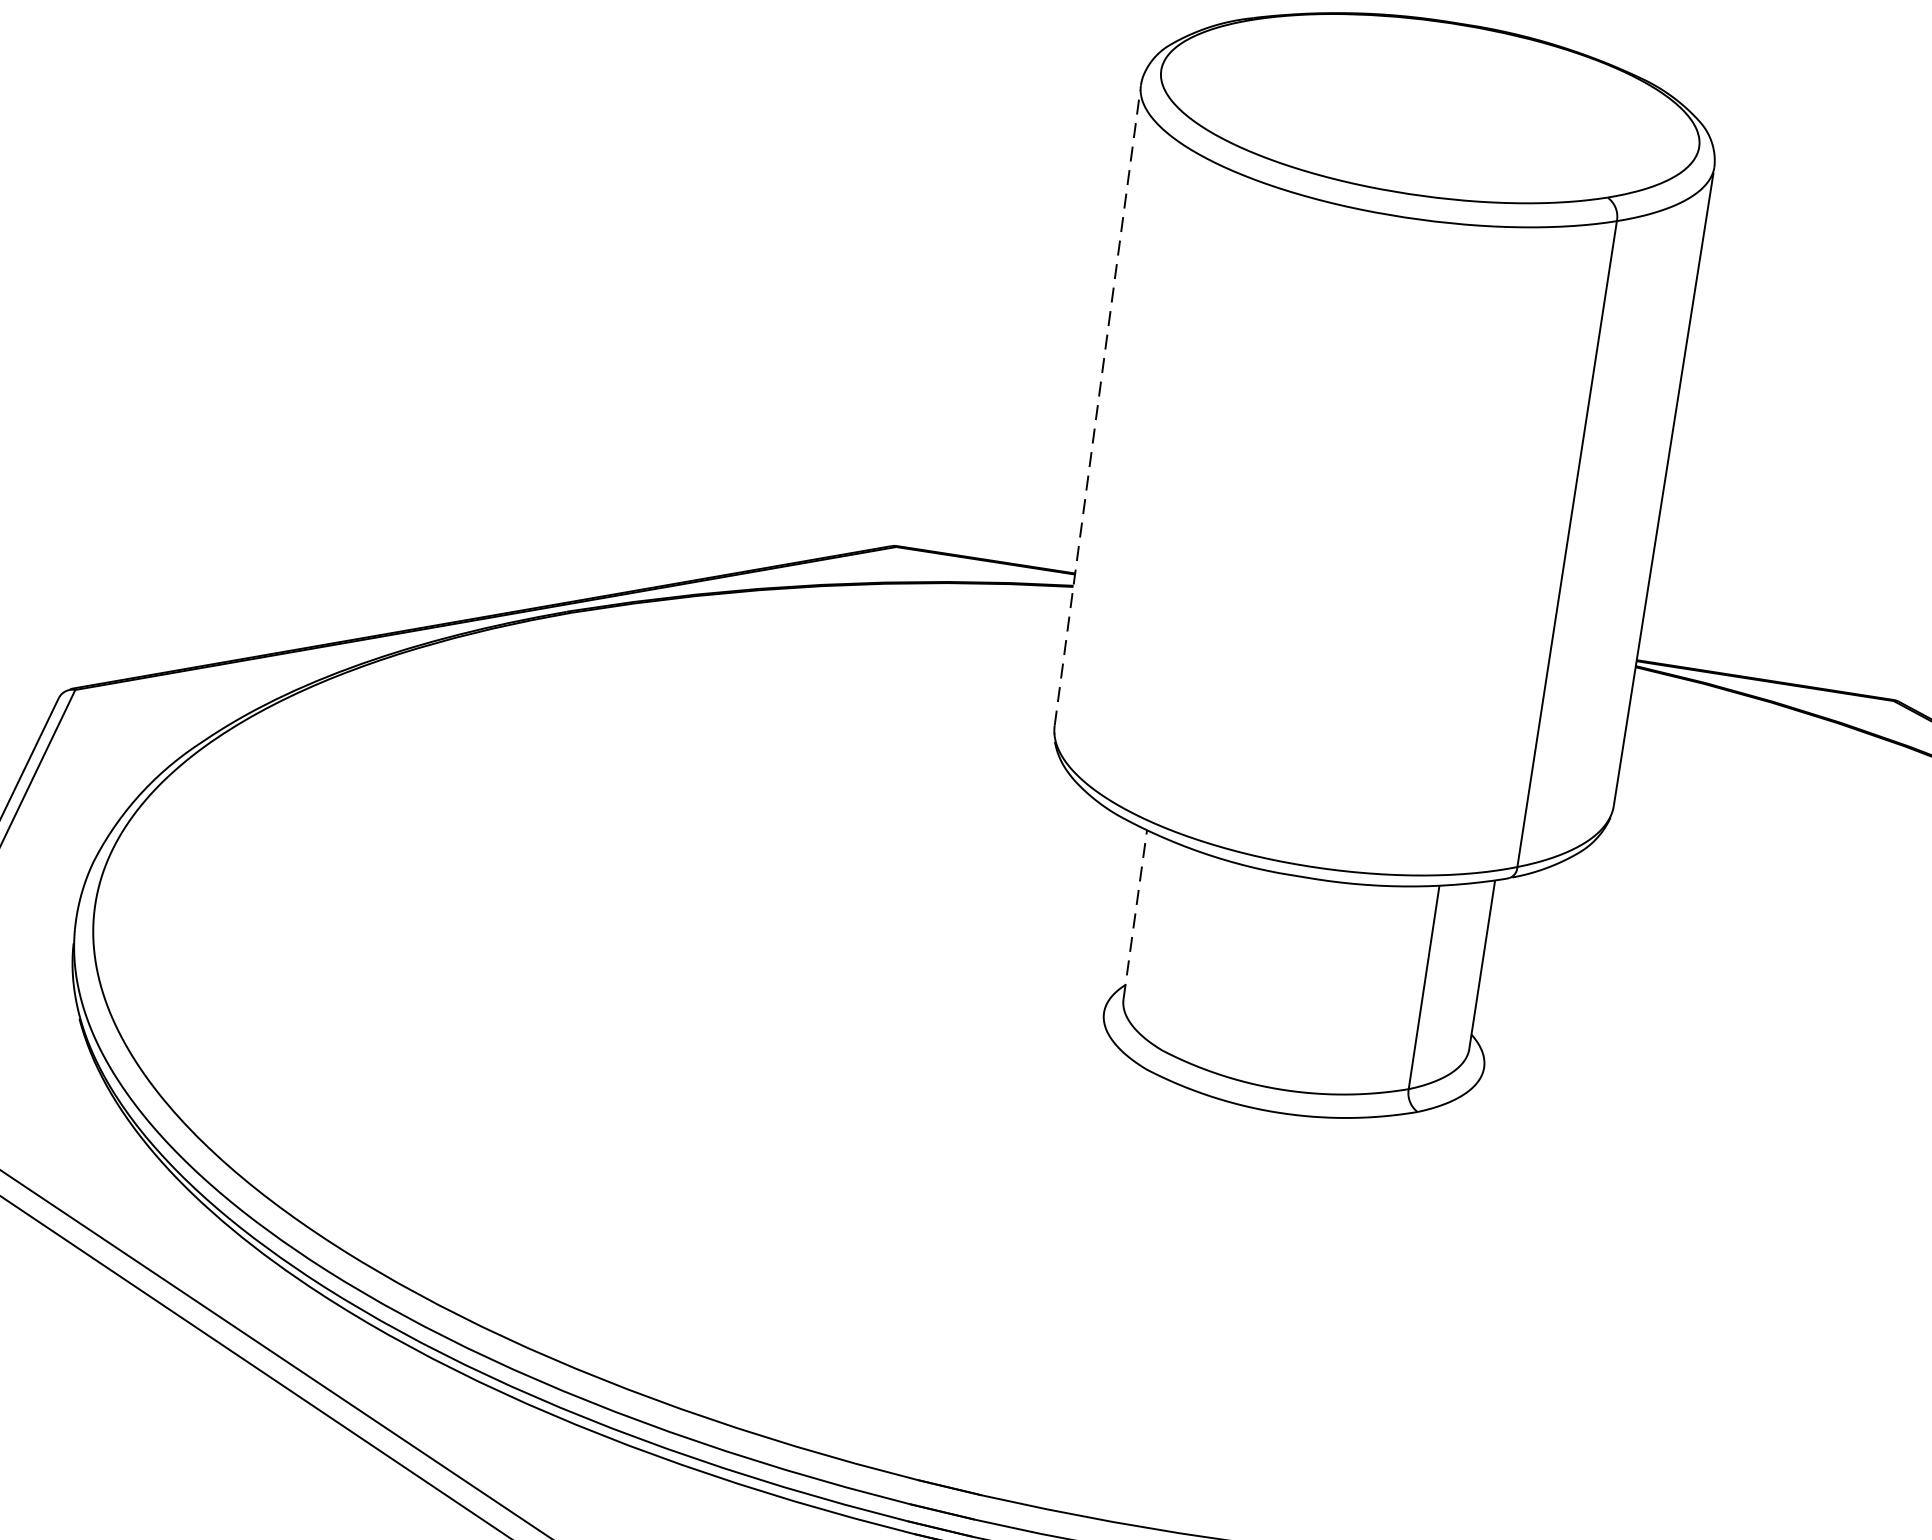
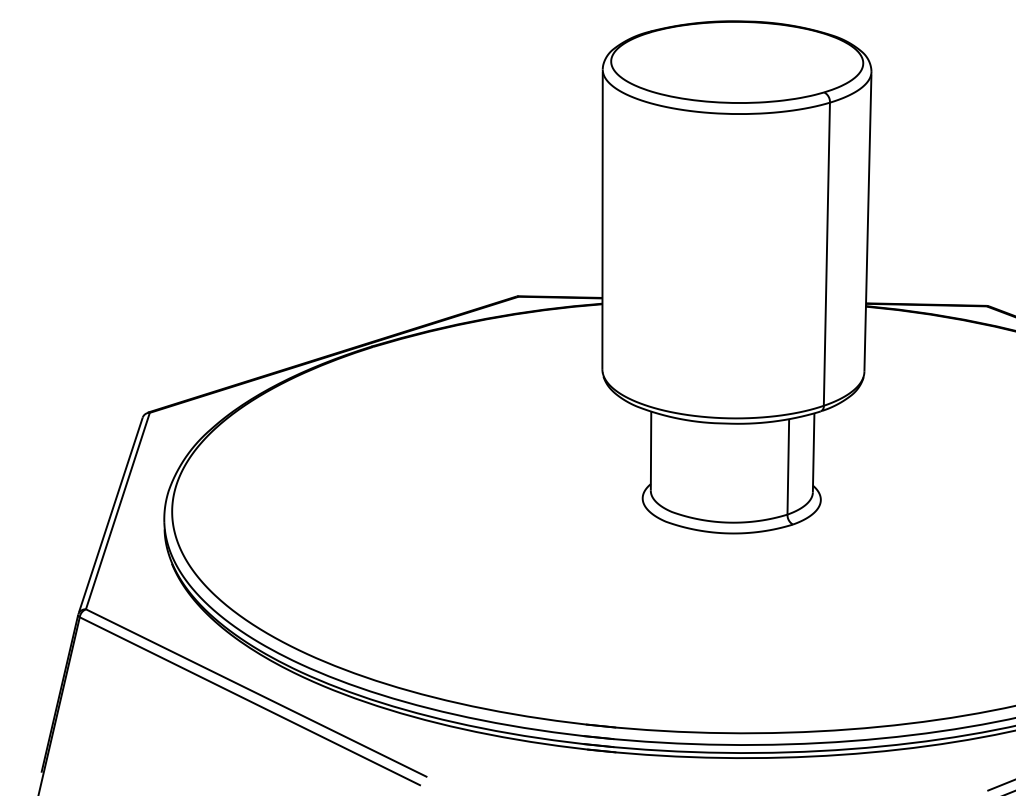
line: (1097, 408) -> (602, 220), dashed -> solid
line: (1136, 913) -> (651, 450), dashed -> solid

